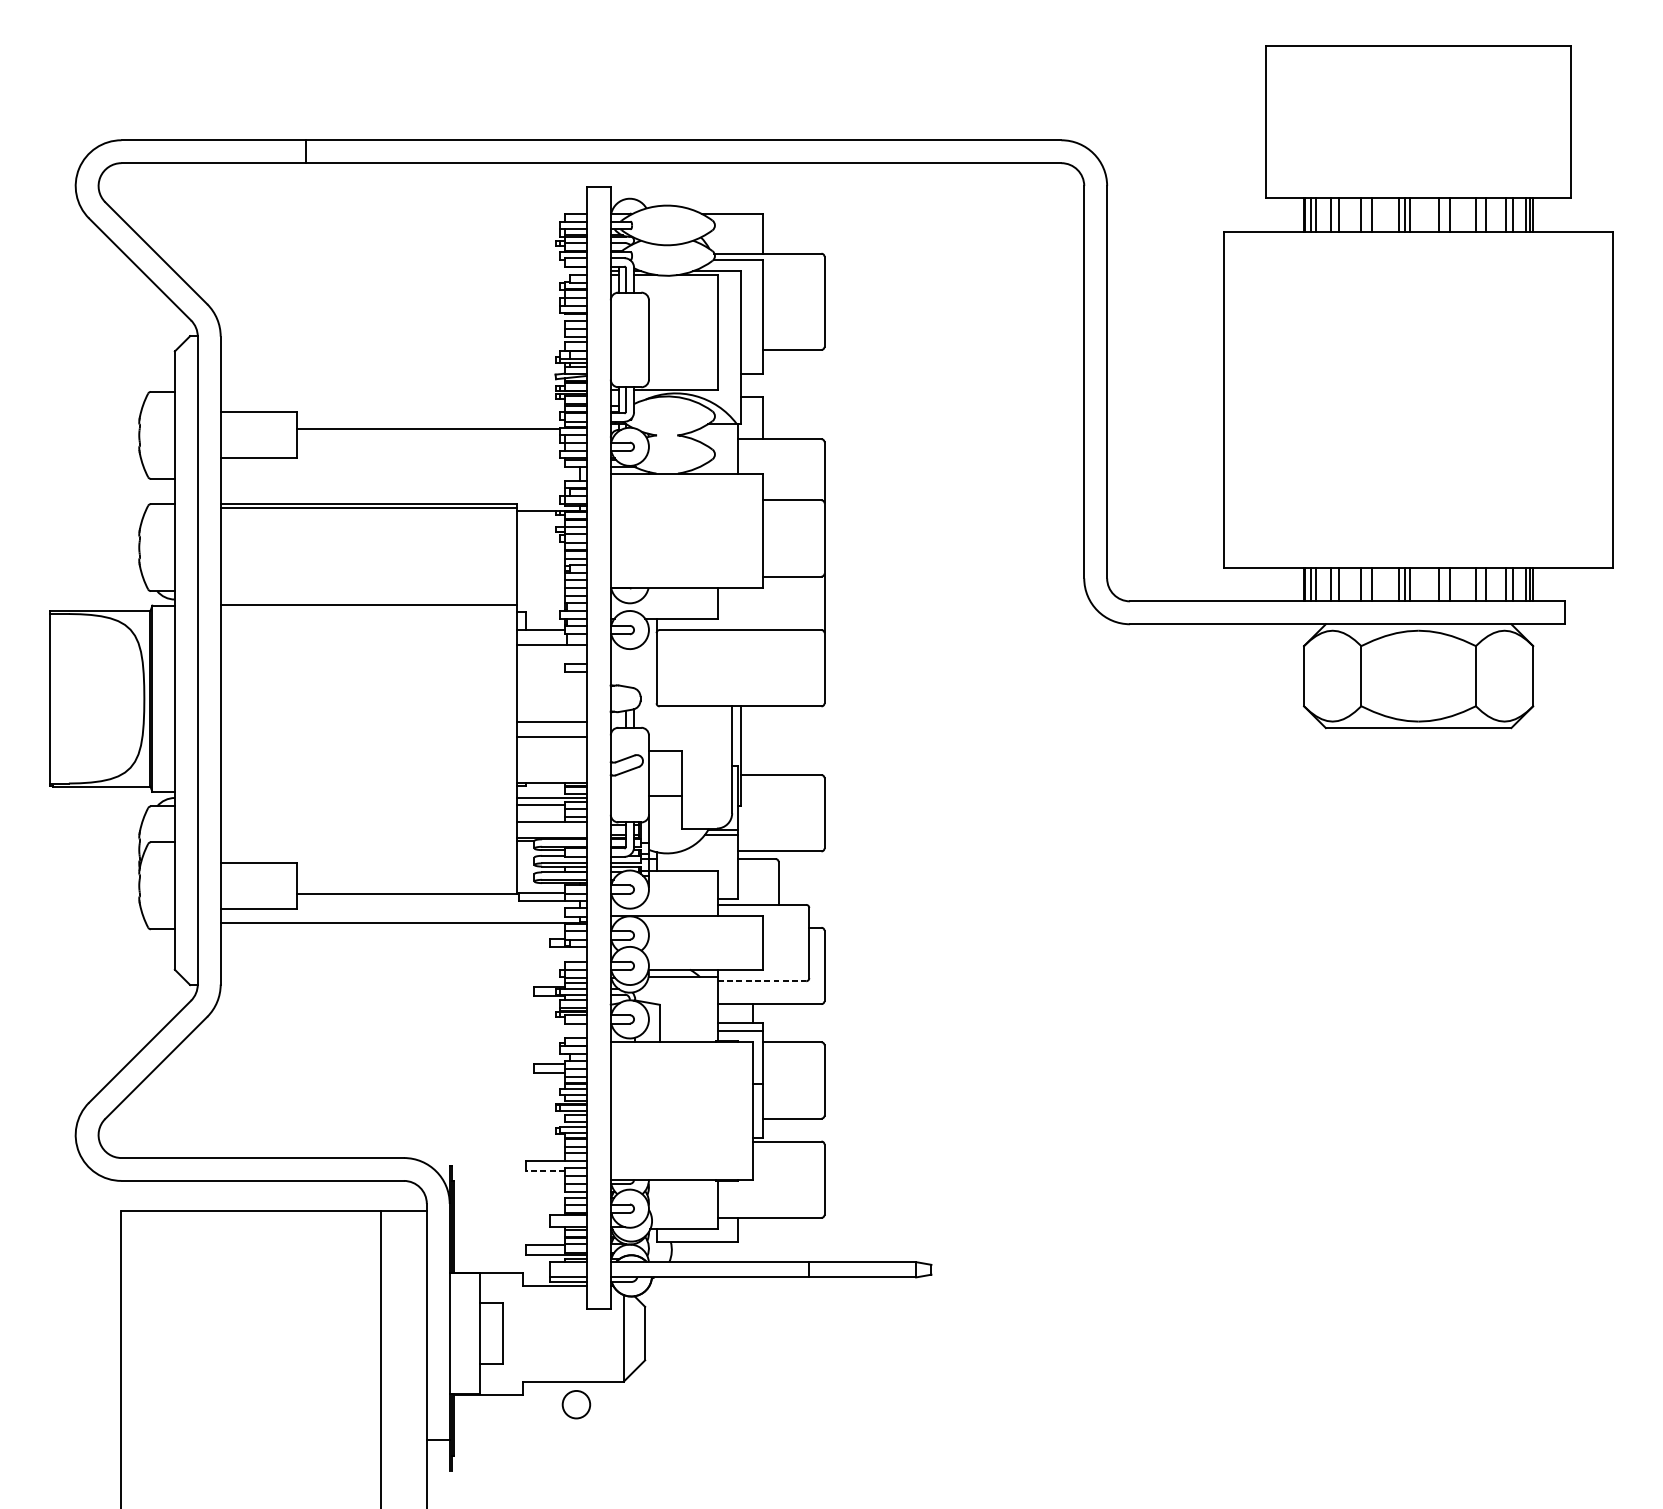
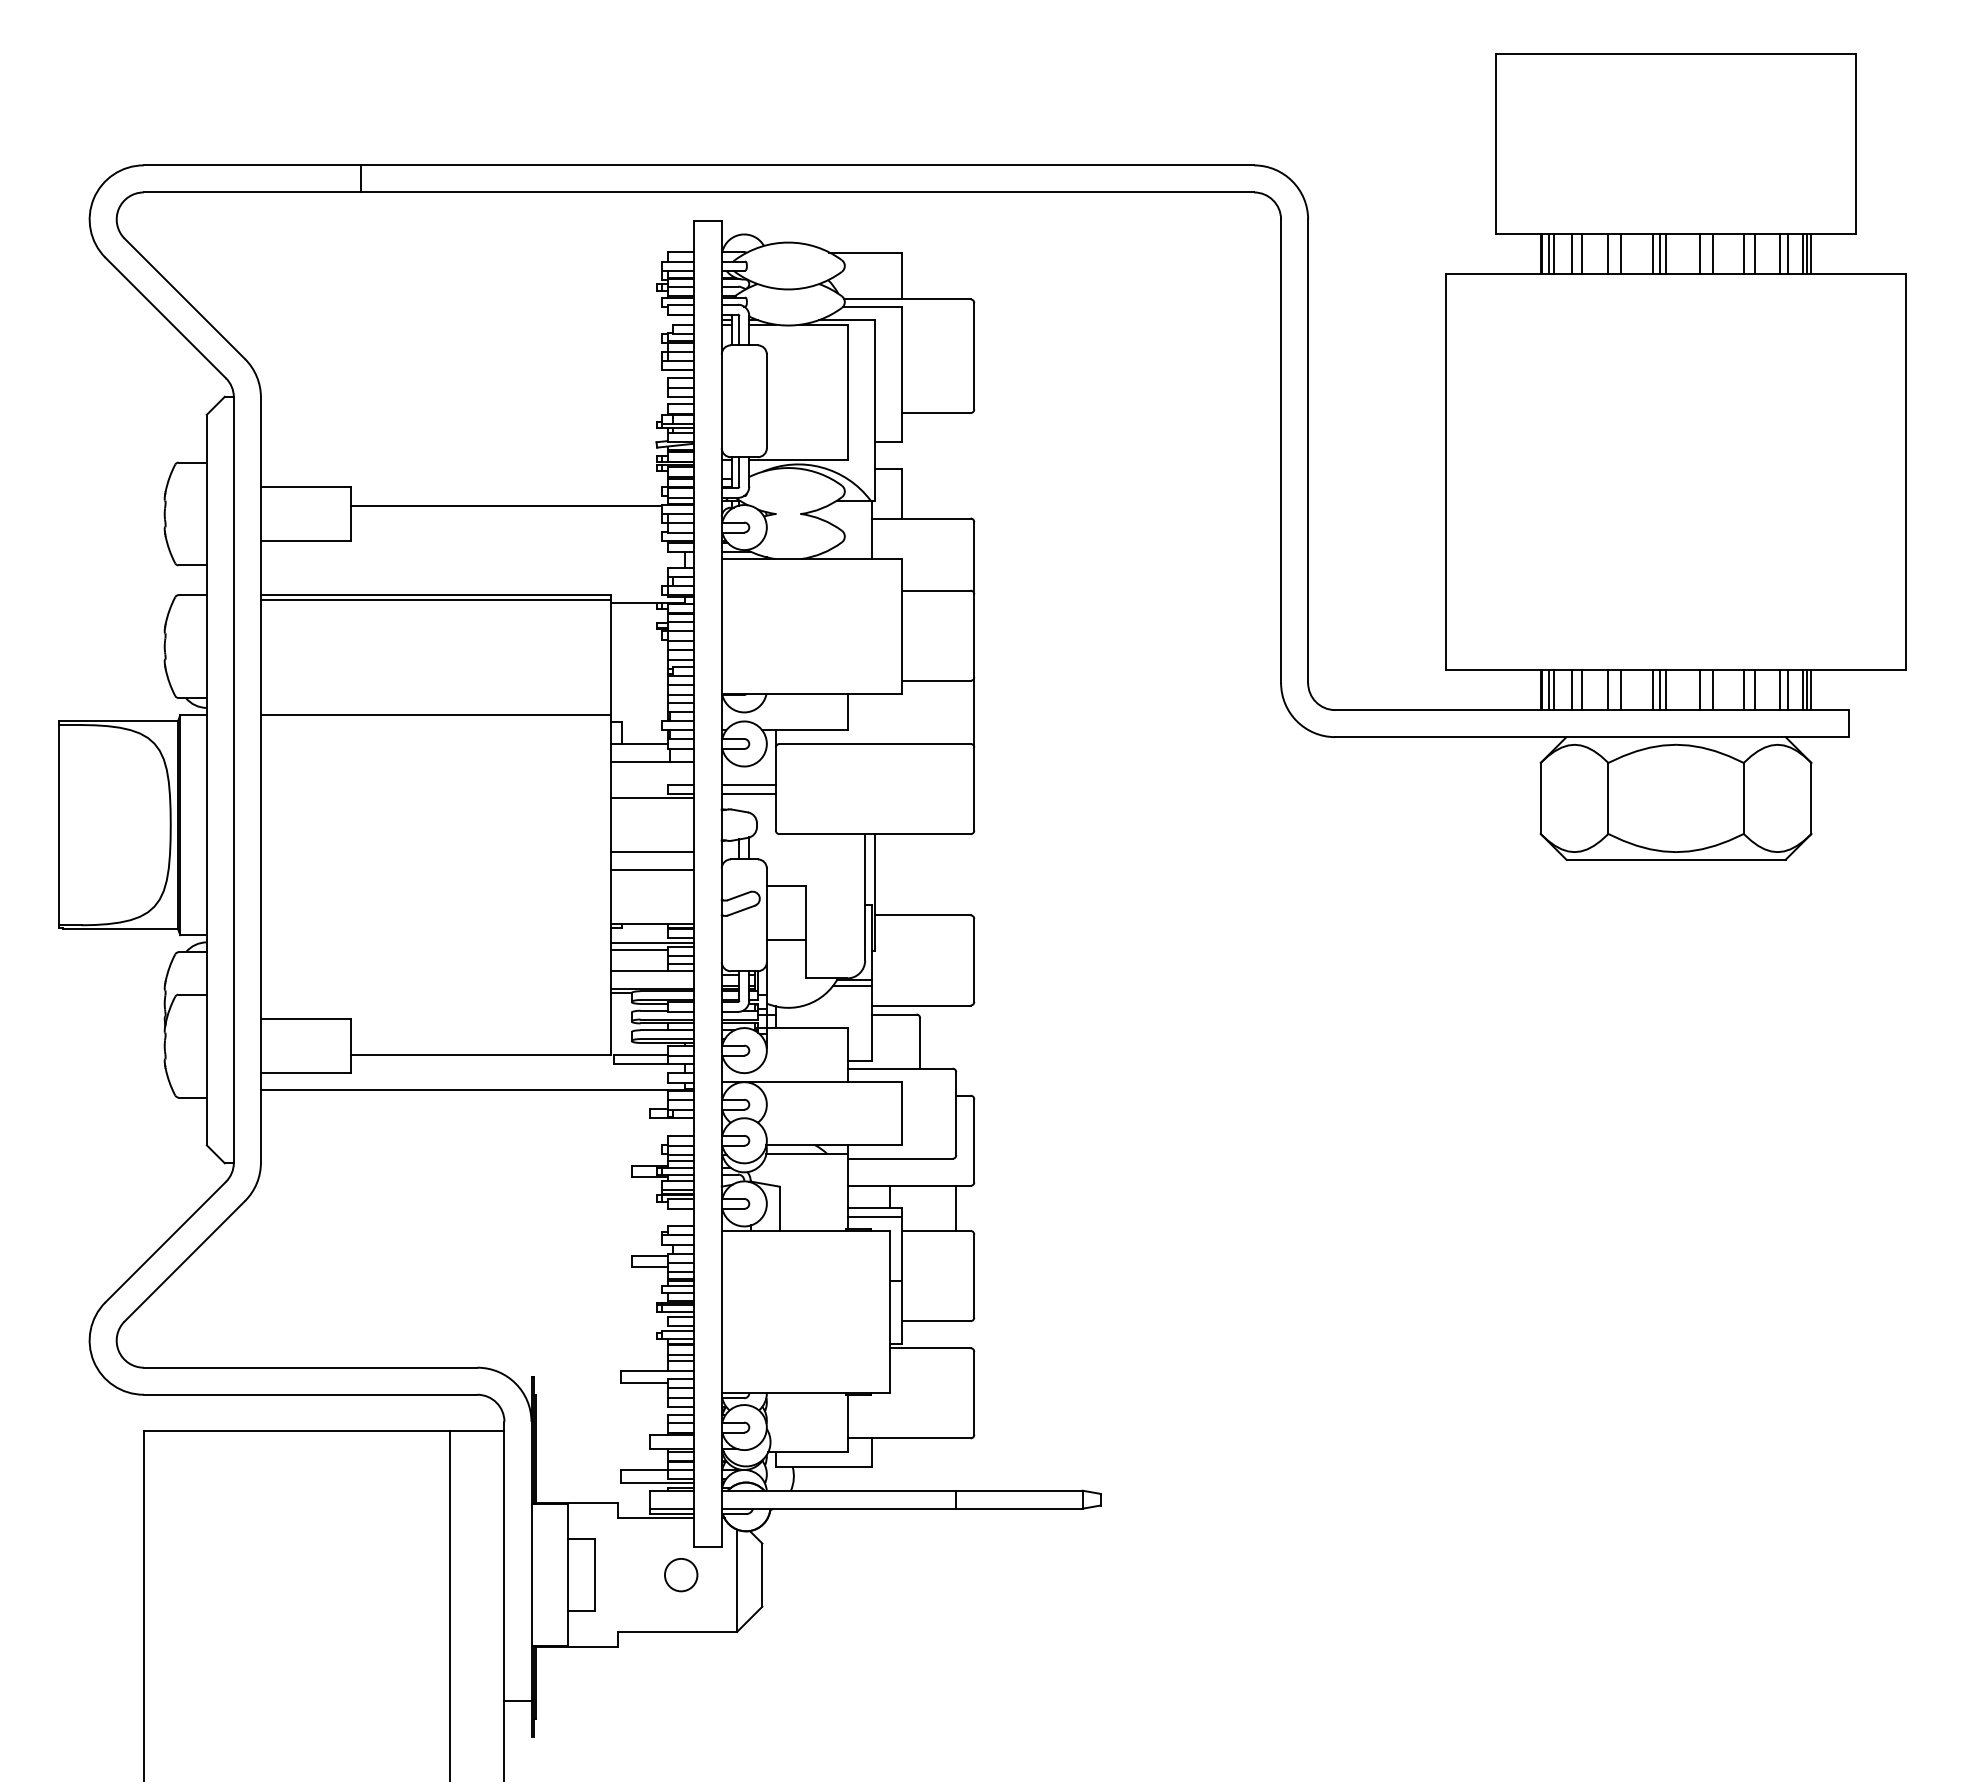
line: (633, 664) -> (748, 784), added
line: (633, 671) -> (748, 793), added
line: (551, 676) -> (651, 798), added
line: (762, 980) -> (900, 1158), dashed -> solid
line: (809, 1022) -> (956, 1207), added
line: (545, 1171) -> (644, 1383), dashed -> solid
circle: (576, 1405) -> (681, 1575), moved

